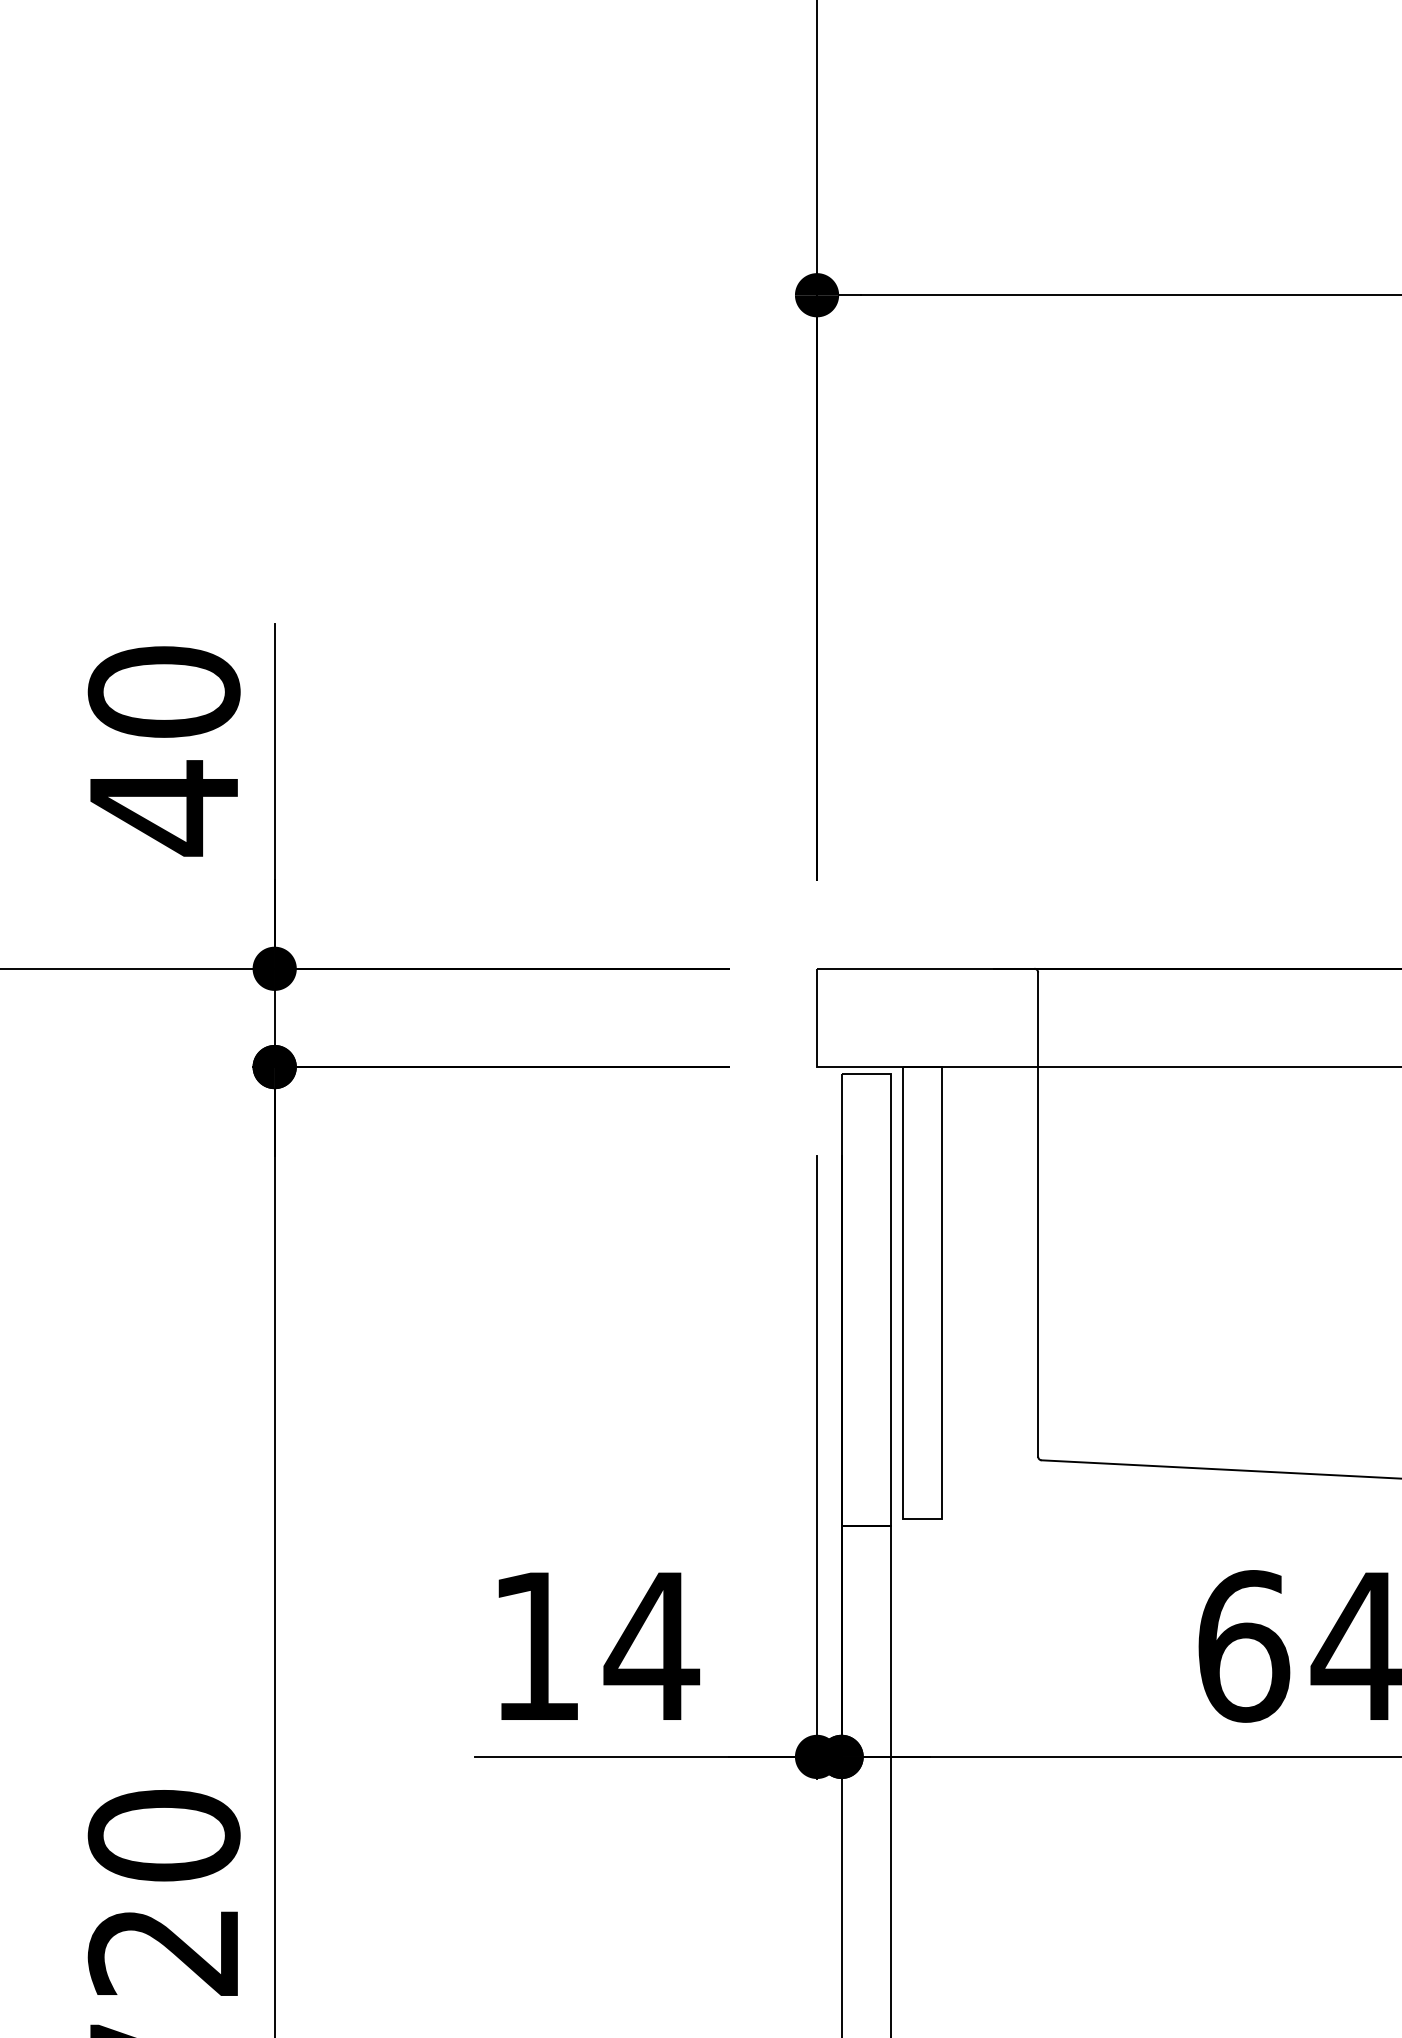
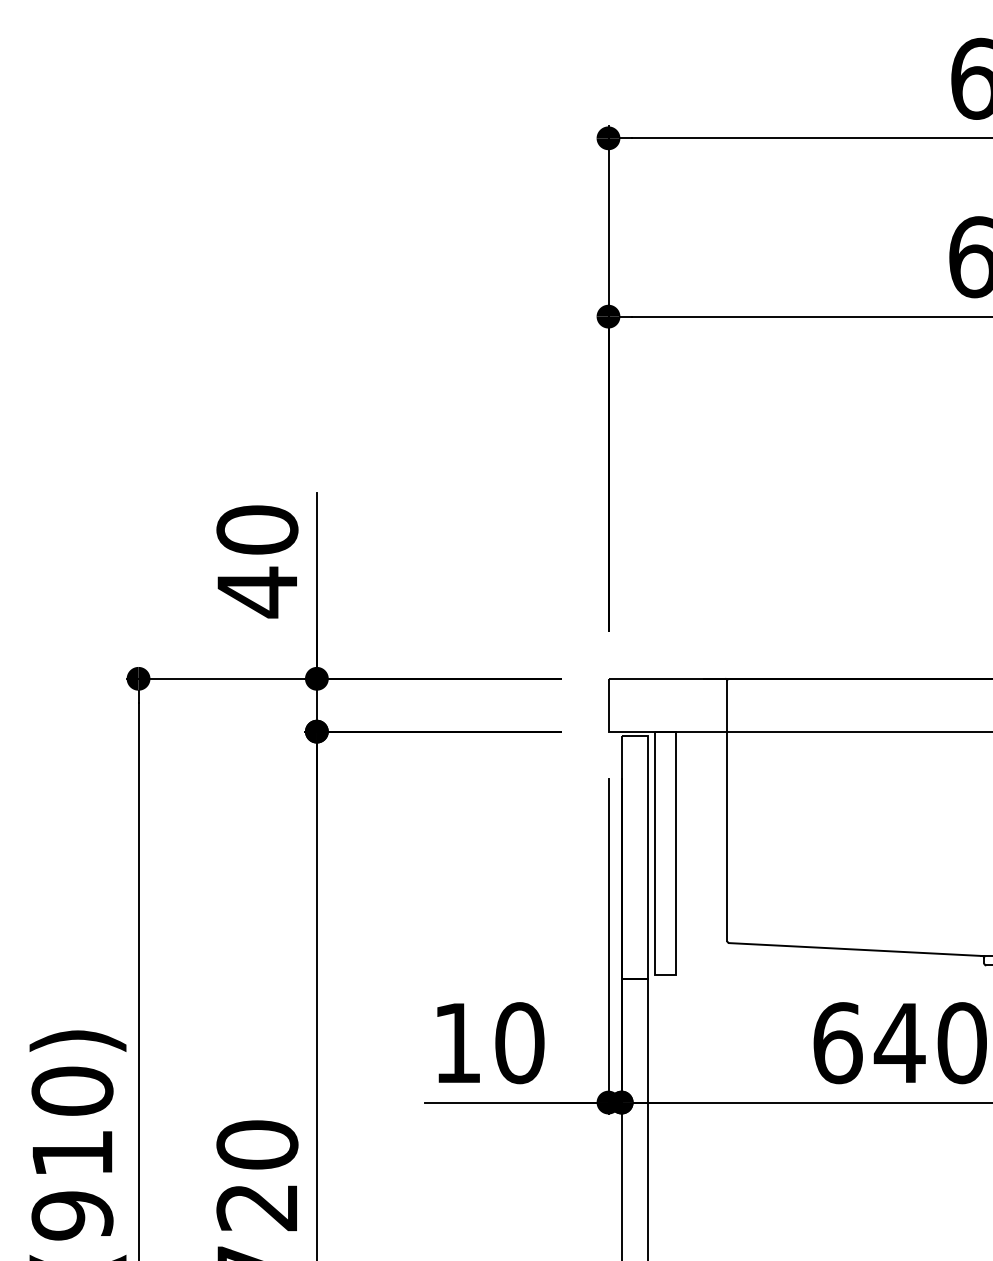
text: (651, 1647) -> (519, 1043), 14 -> 10

